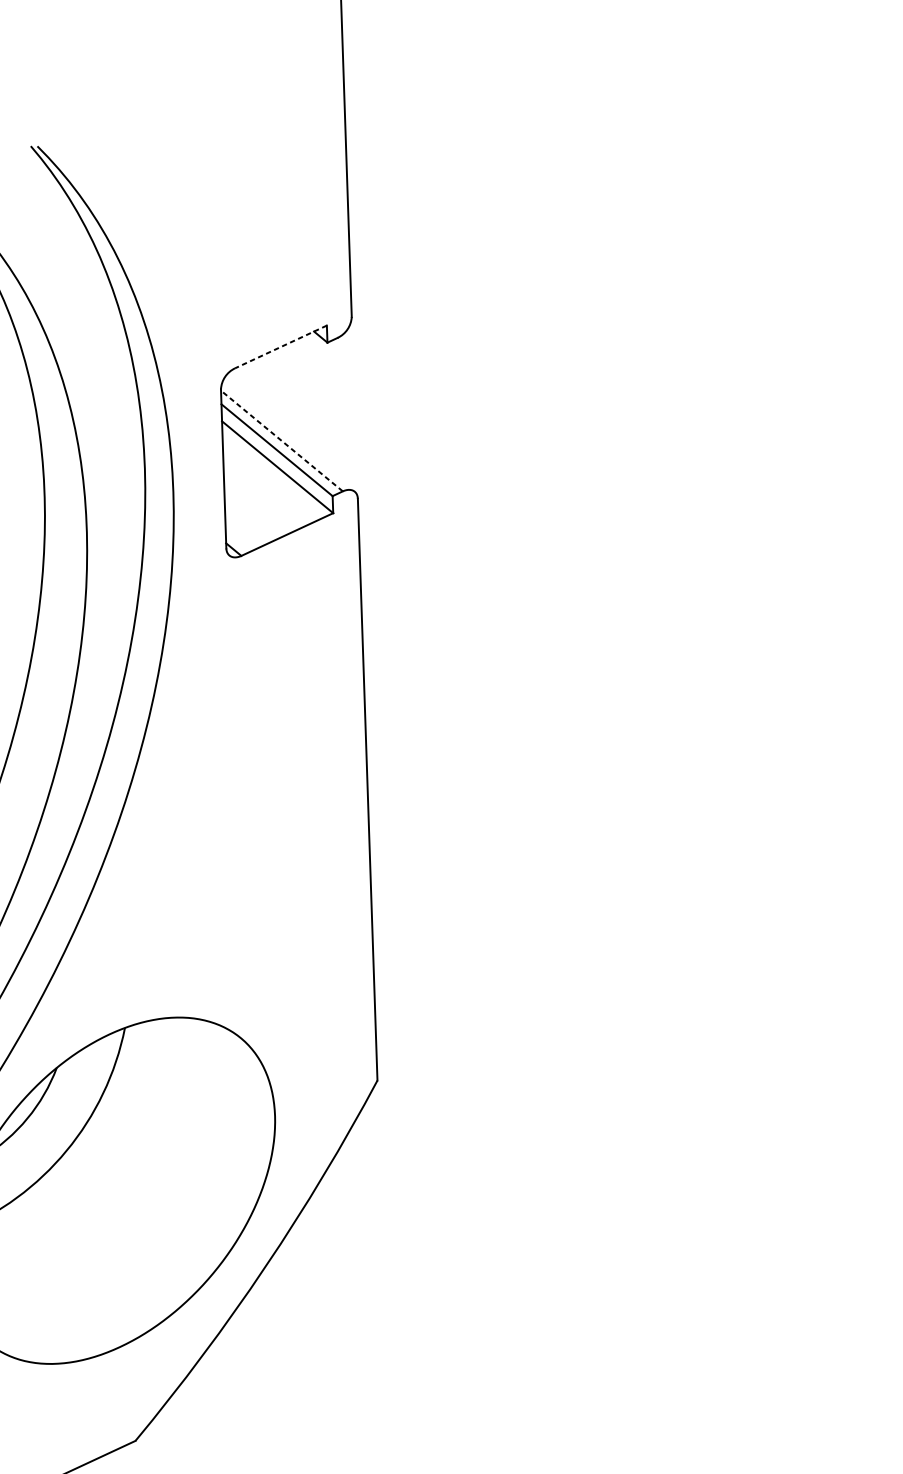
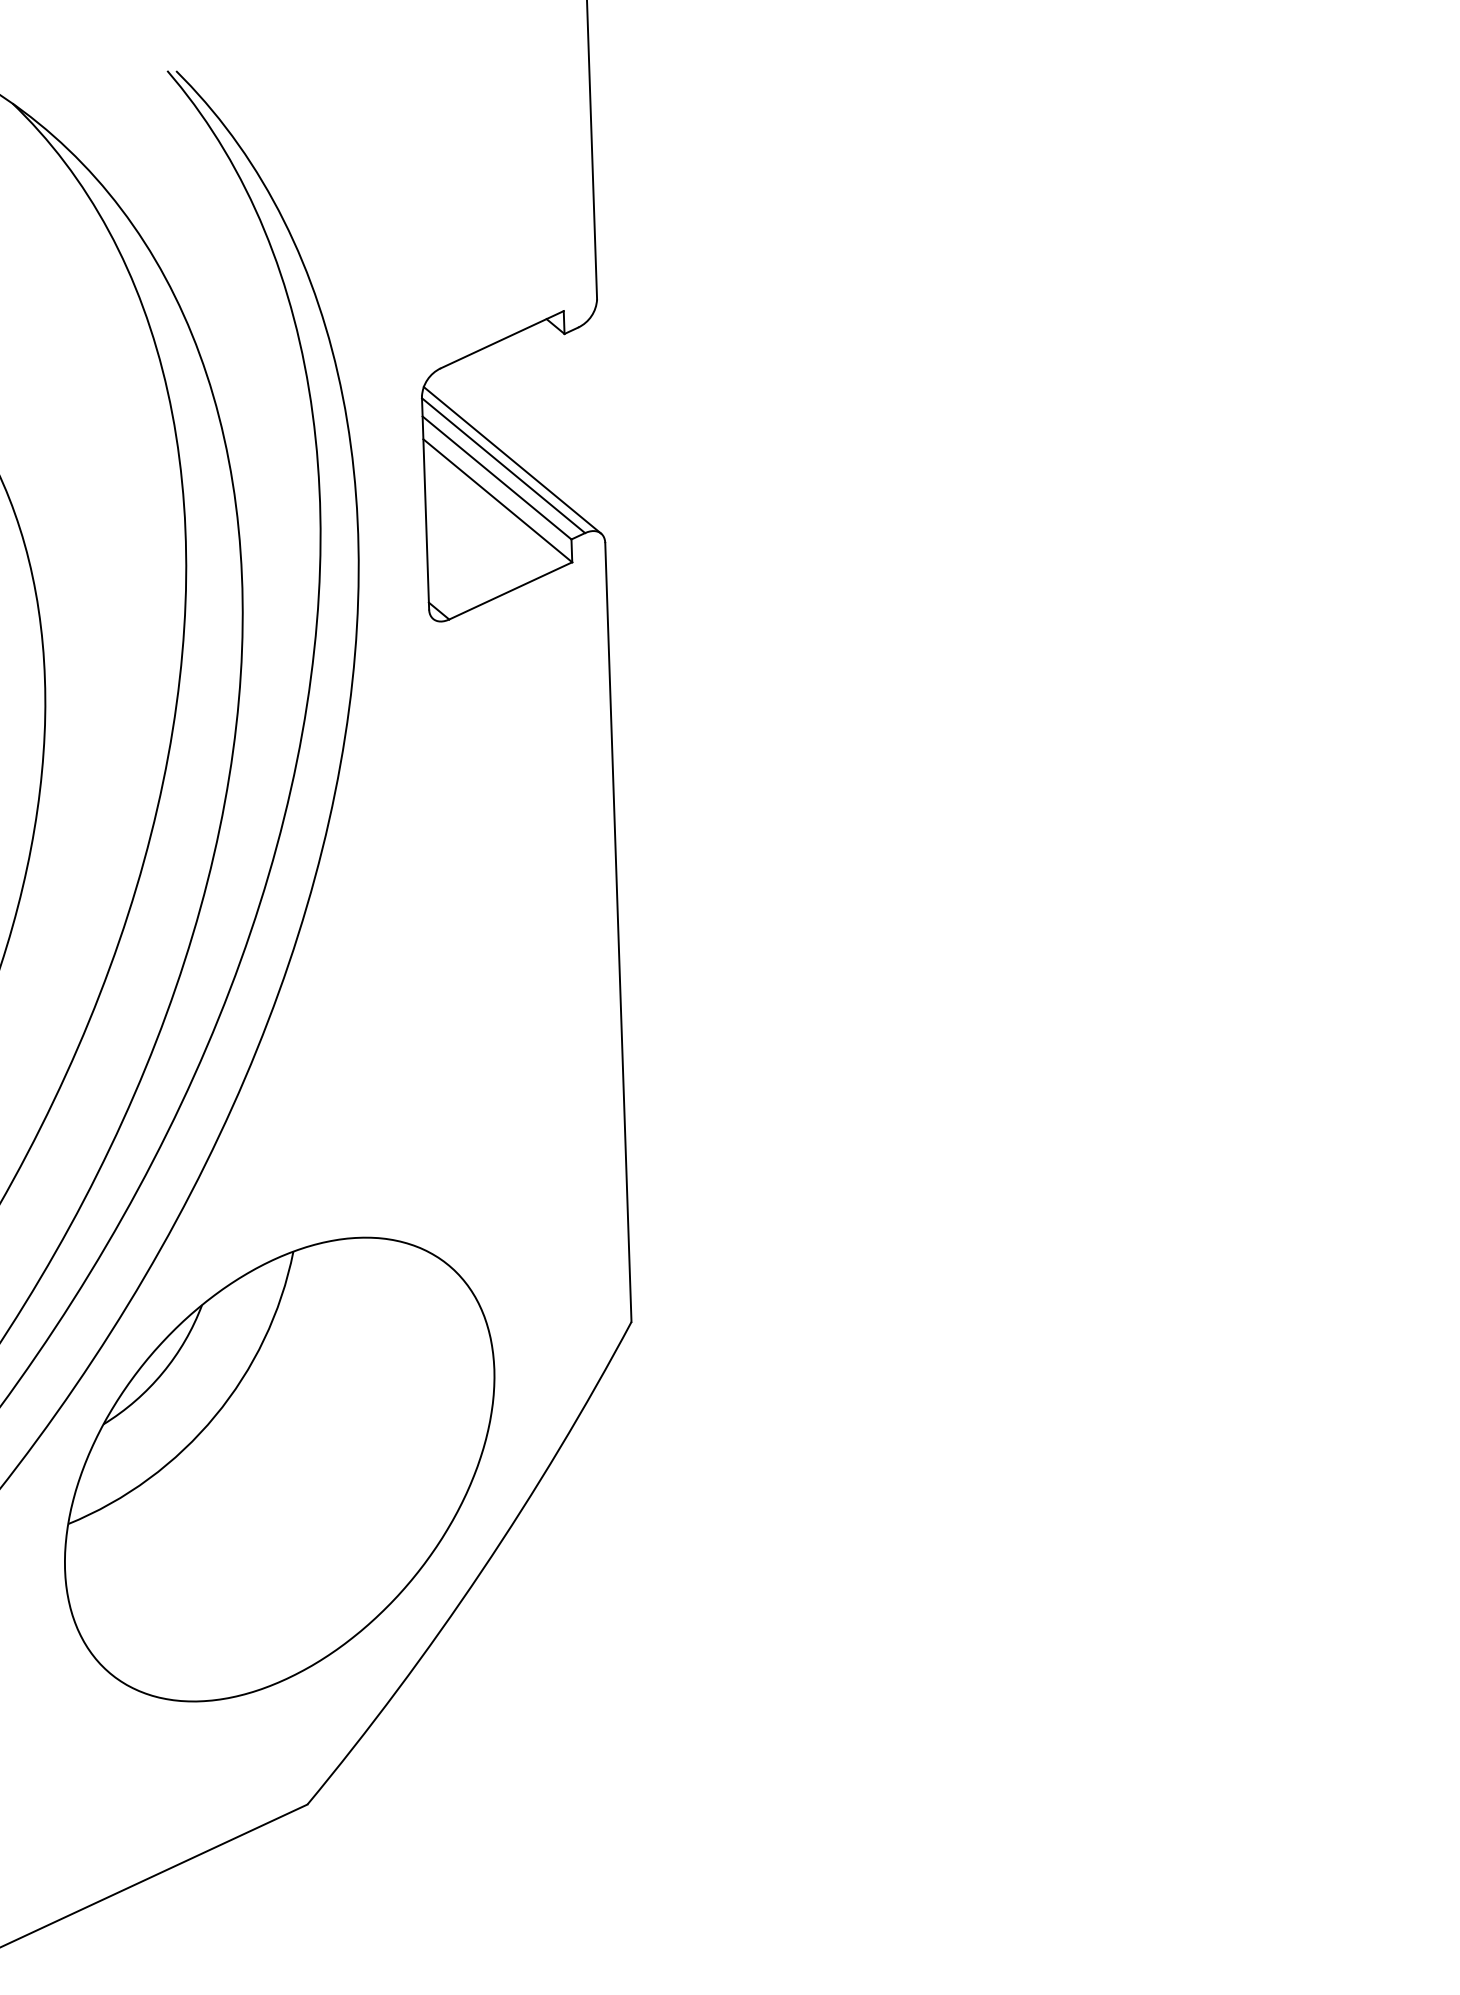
line: (281, 346) -> (502, 339), dashed -> solid
line: (288, 436) -> (512, 459), added
line: (281, 440) -> (503, 465), dashed -> solid

